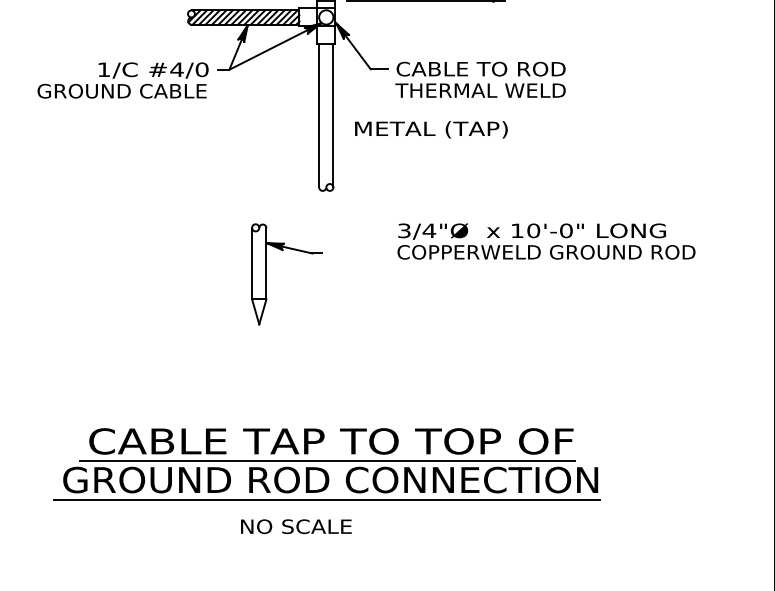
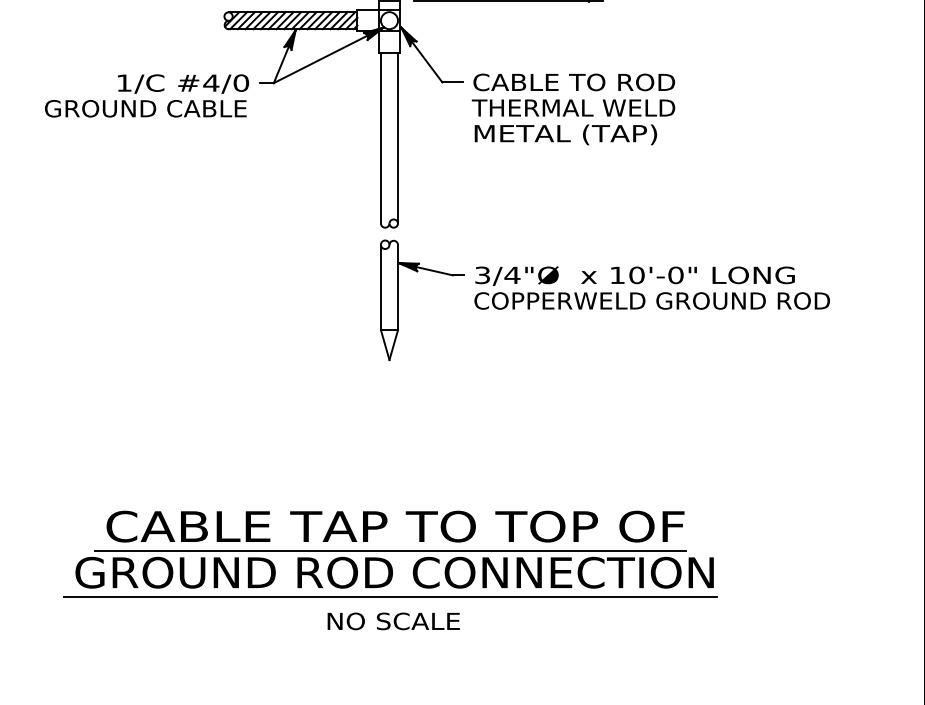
text: (431, 129) -> (565, 134), moved
part: (266, 273) -> (398, 299), moved
text: (296, 526) -> (393, 621), moved

